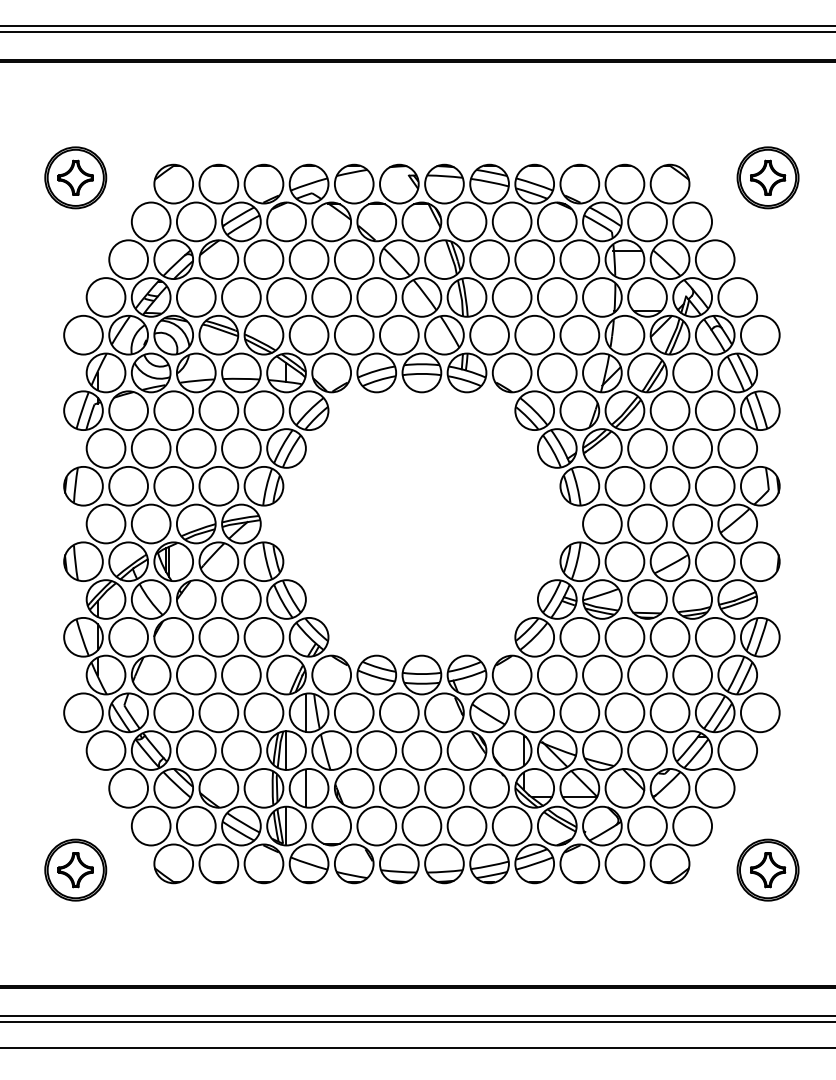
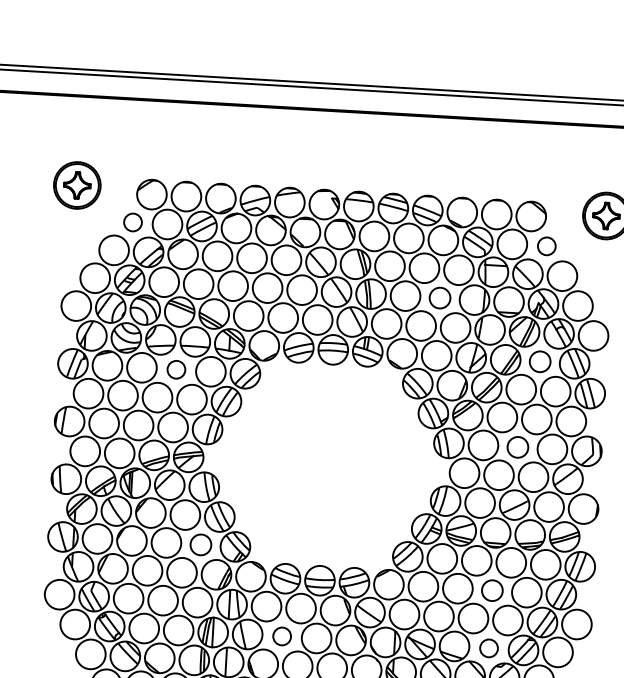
circle: (150, 221) -> (132, 222), size x0.6
circle: (692, 221) -> (546, 246), size x0.6
circle: (556, 297) -> (439, 298), size x0.7
circle: (692, 372) -> (540, 361), size x0.7
circle: (218, 410) -> (176, 369), size x0.6
circle: (669, 485) -> (517, 446), size x0.7
circle: (263, 636) -> (200, 544), size x0.7
circle: (647, 674) -> (492, 590), size x0.7
circle: (376, 750) -> (281, 636), size x0.6
circle: (647, 750) -> (489, 648), size x0.6

